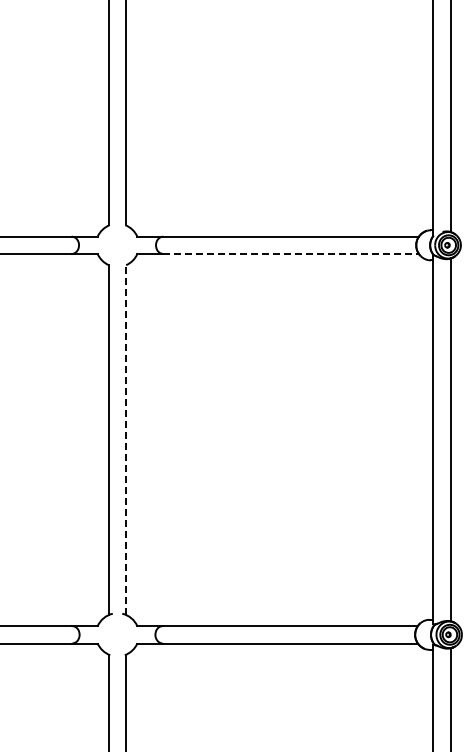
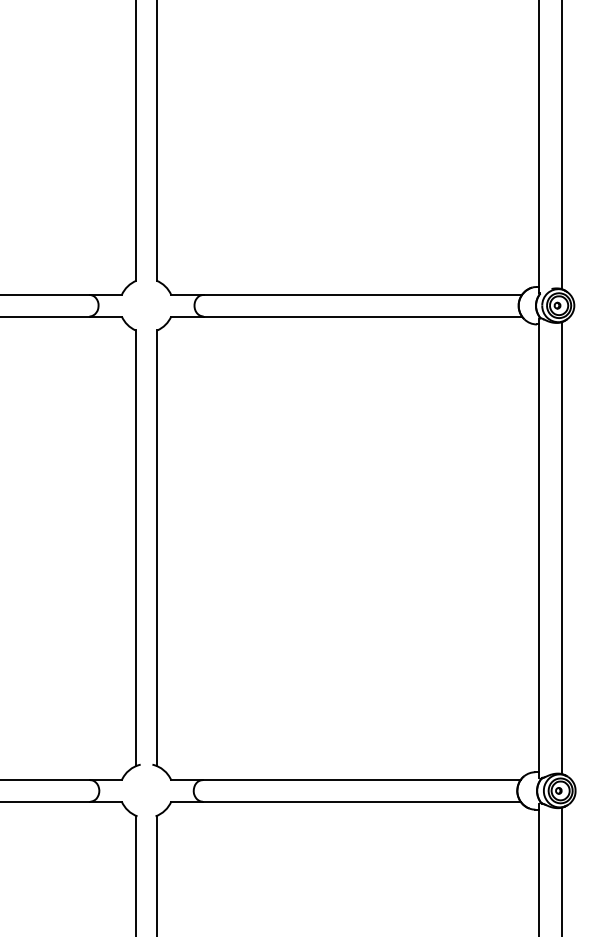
line: (291, 254) -> (363, 317), dashed -> solid
line: (126, 439) -> (157, 547), dashed -> solid

